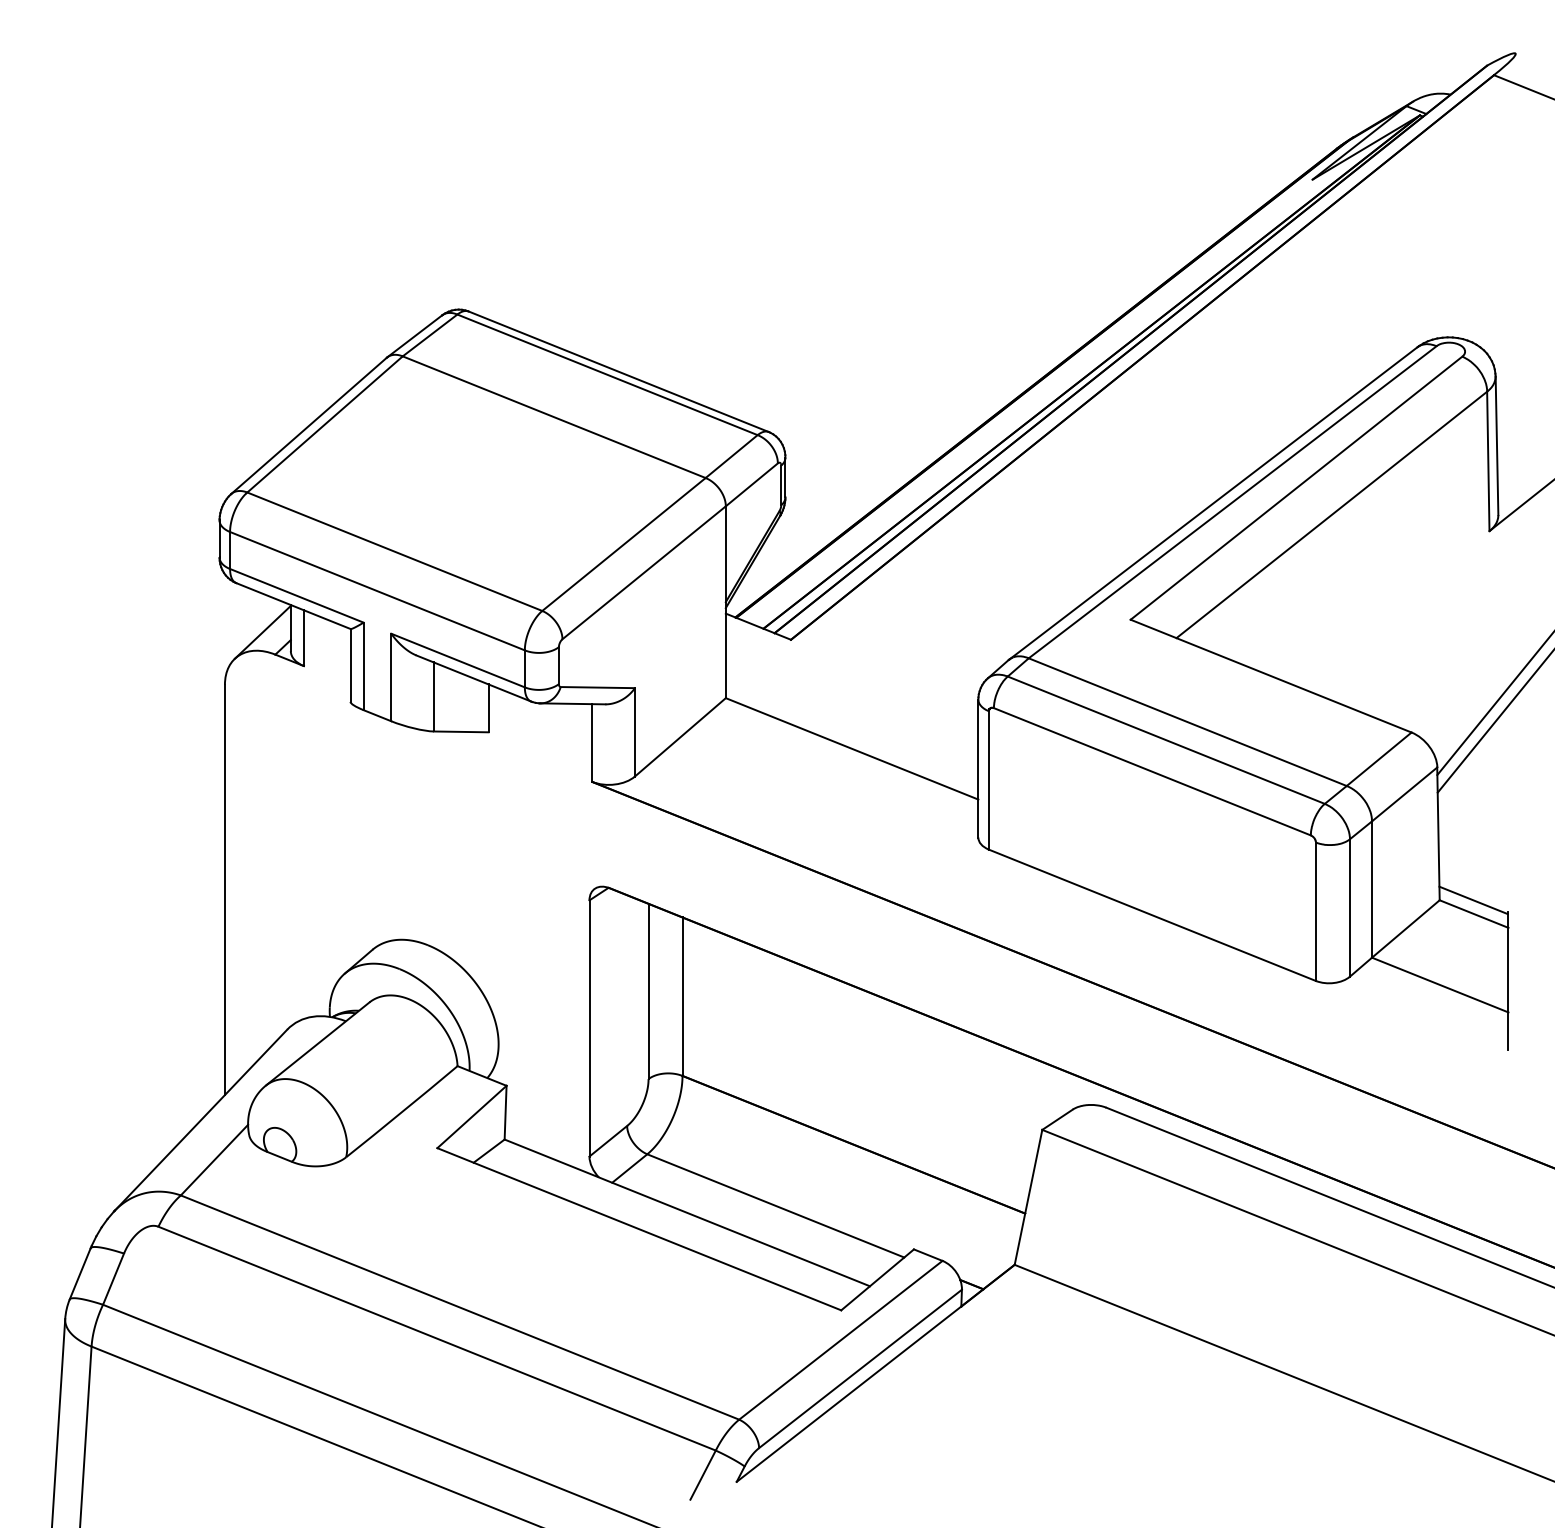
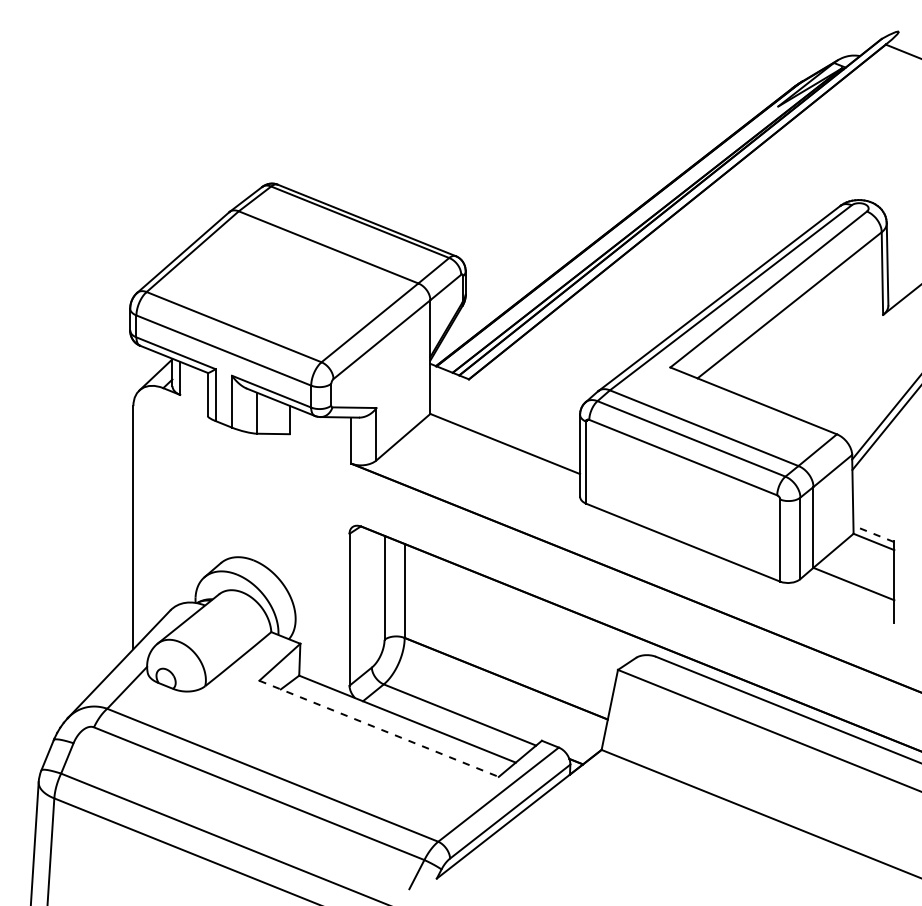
line: (1473, 899) -> (873, 533), solid -> dashed
line: (640, 1230) -> (379, 729), solid -> dashed

